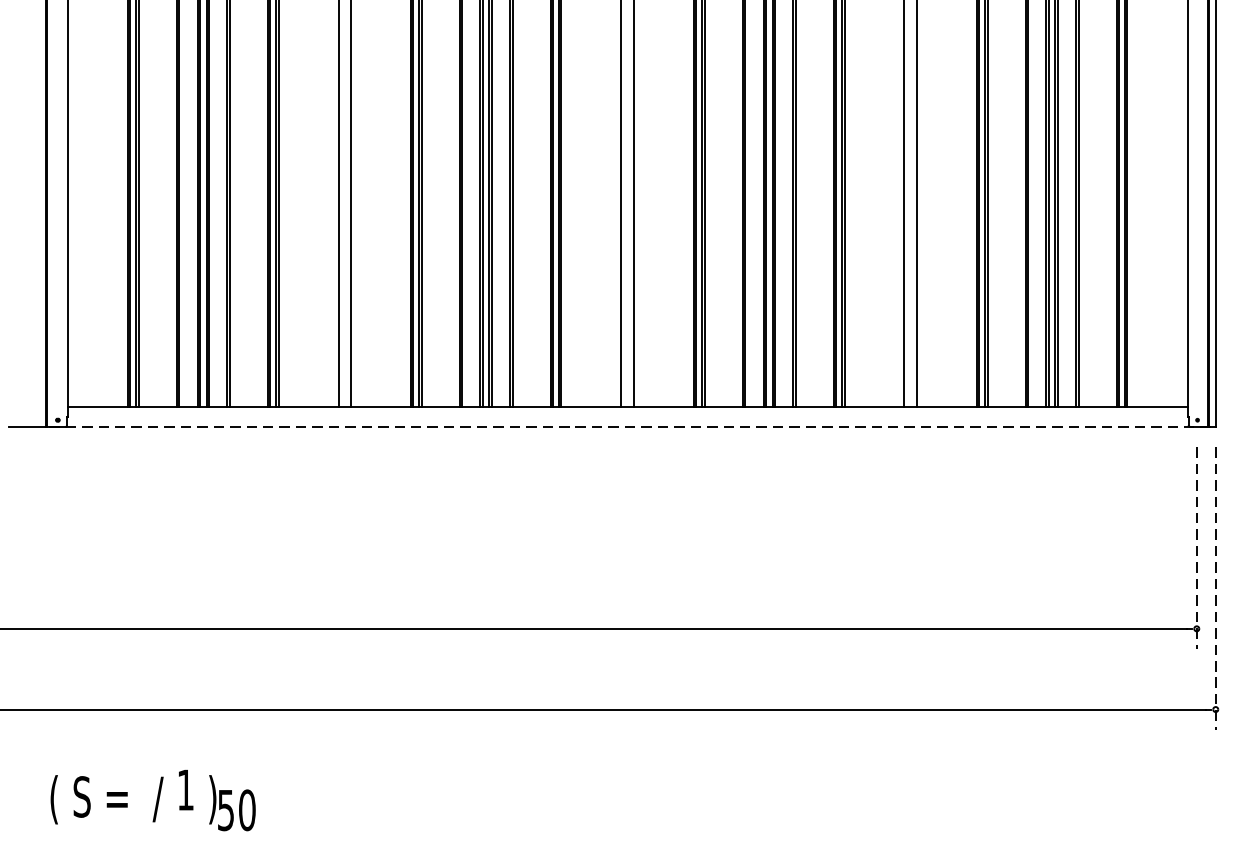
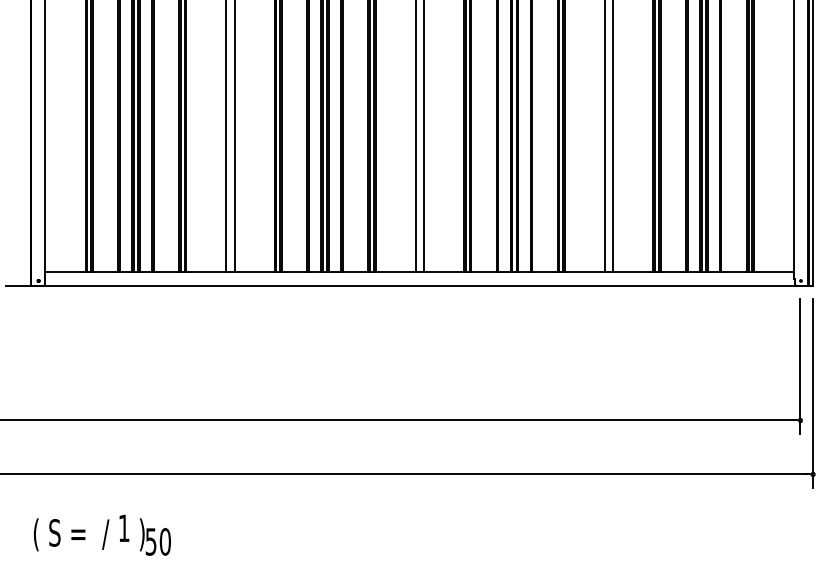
line: (627, 427) -> (419, 285), dashed -> solid
line: (1196, 549) -> (800, 367), dashed -> solid
line: (1216, 589) -> (813, 394), dashed -> solid

